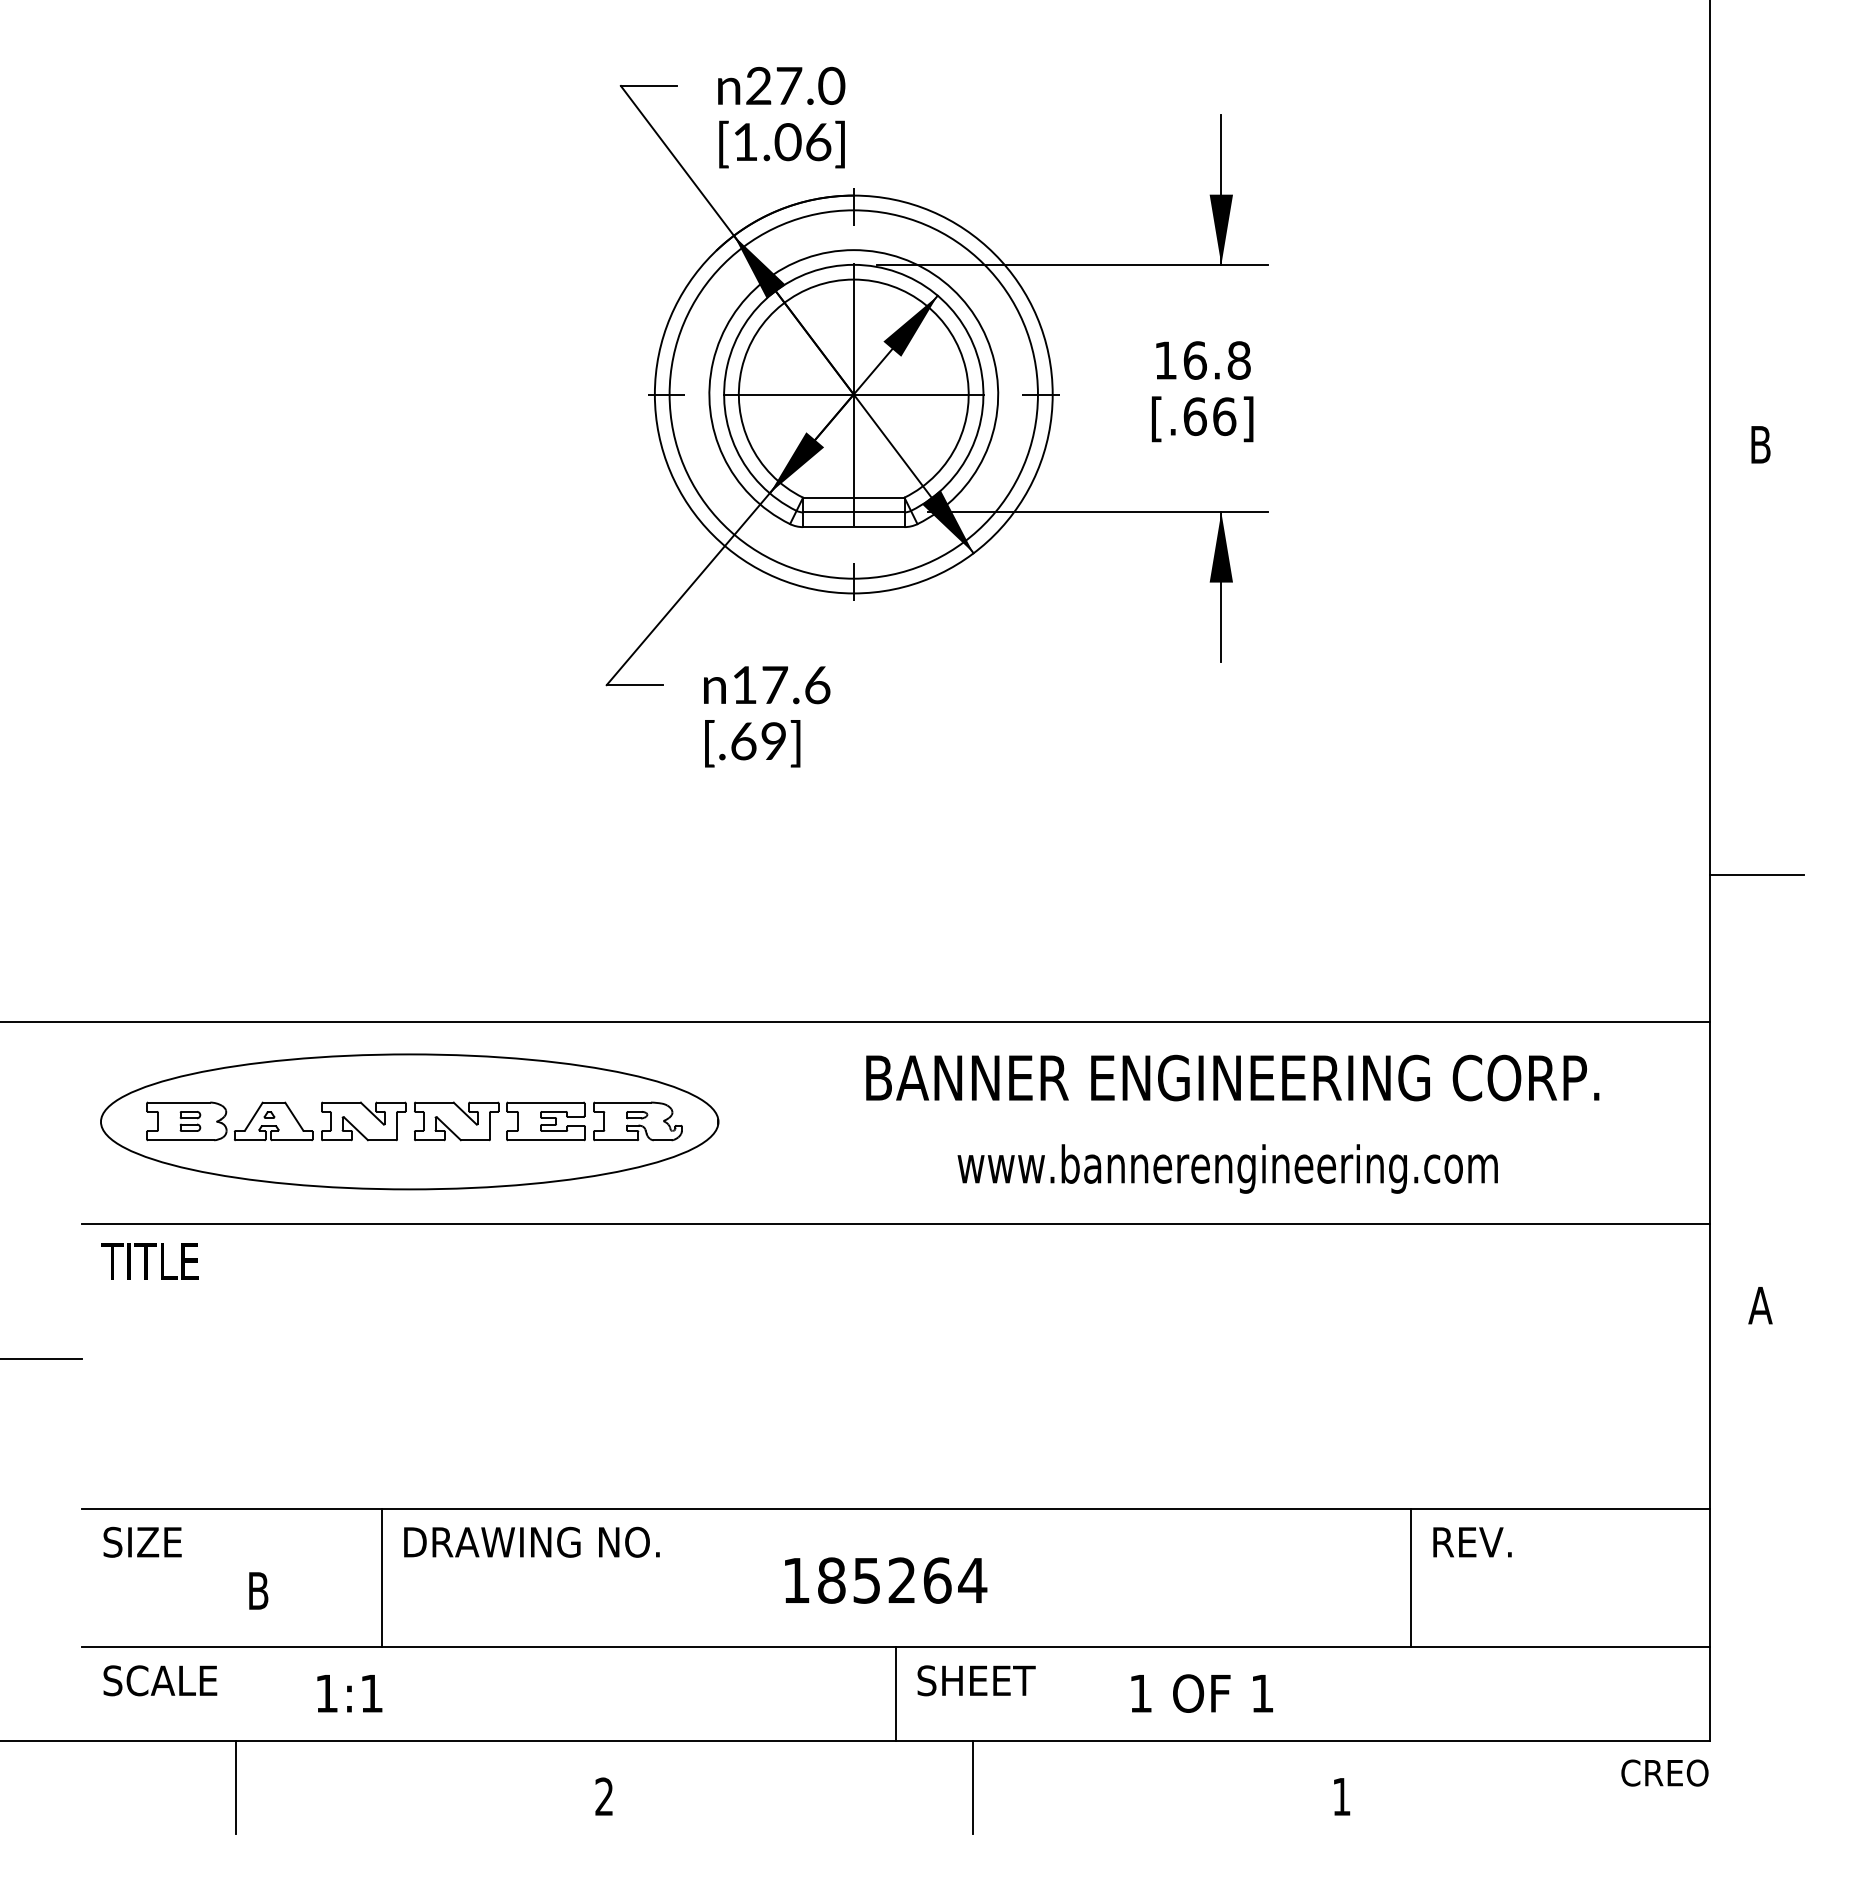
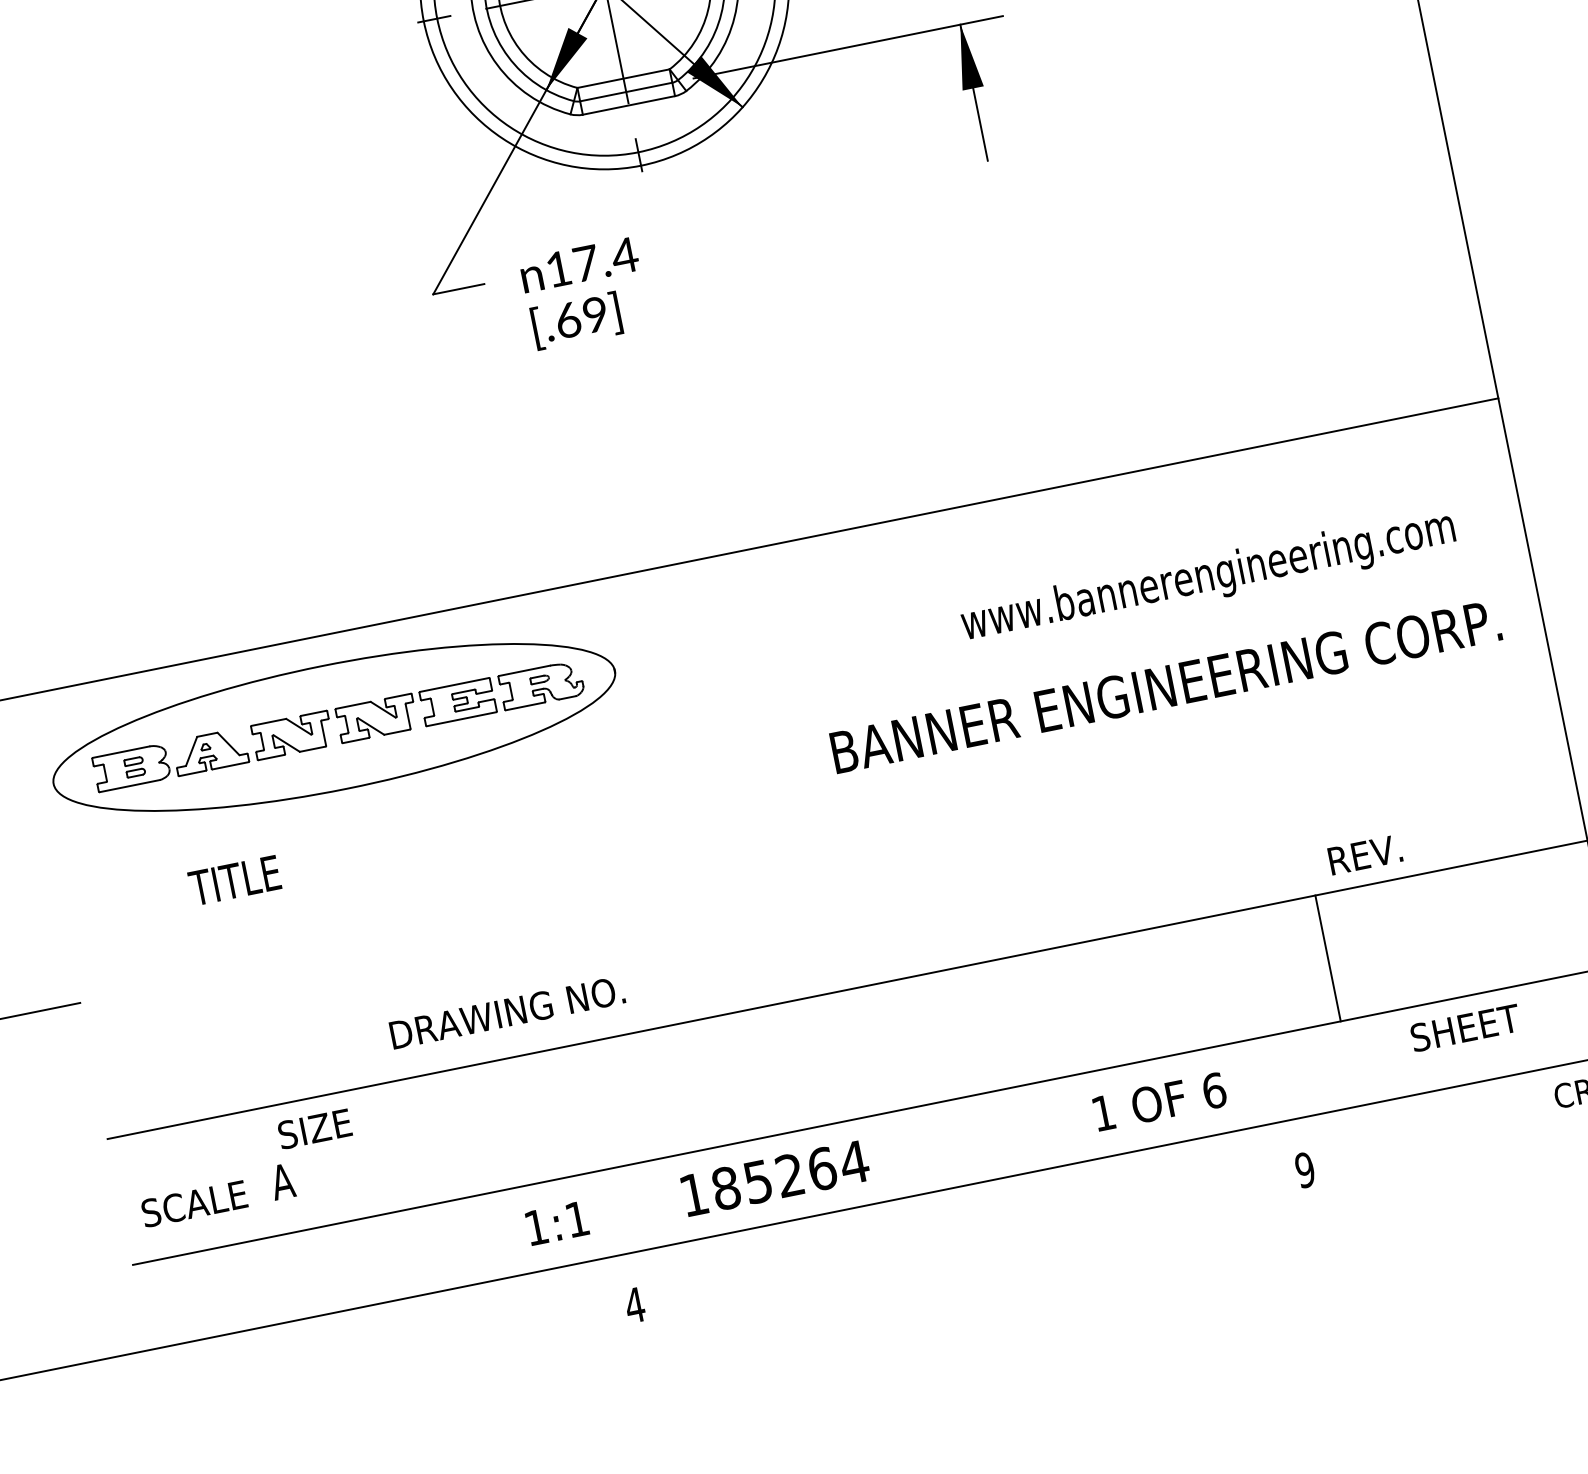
text: (817, 685) -> (624, 256), 17.6 -> 17.4
line: (1757, 875) -> (1514, 256), removed
text: (1232, 1077) -> (1165, 686), moved
text: (1227, 1168) -> (1208, 577), moved
line: (896, 1224) -> (795, 731), removed
text: (149, 1261) -> (234, 880), moved
text: (142, 1541) -> (314, 1128), moved
text: (531, 1541) -> (506, 1012), moved
text: (1472, 1542) -> (1365, 855), moved
line: (381, 1577) -> (392, 1146), removed
text: (886, 1580) -> (775, 1178), moved
text: (258, 1590) -> (282, 1181), B -> A
text: (160, 1680) -> (194, 1203), moved
text: (976, 1680) -> (1465, 1027), moved
text: (349, 1693) -> (557, 1223), moved
line: (896, 1693) -> (881, 1157), removed
text: (1262, 1693) -> (1214, 1090), 1 -> 6
line: (235, 1787) -> (297, 1364), removed
line: (973, 1787) -> (968, 1229), removed
text: (604, 1796) -> (635, 1304), 2 -> 4
text: (1341, 1796) -> (1304, 1169), 1 -> 9

